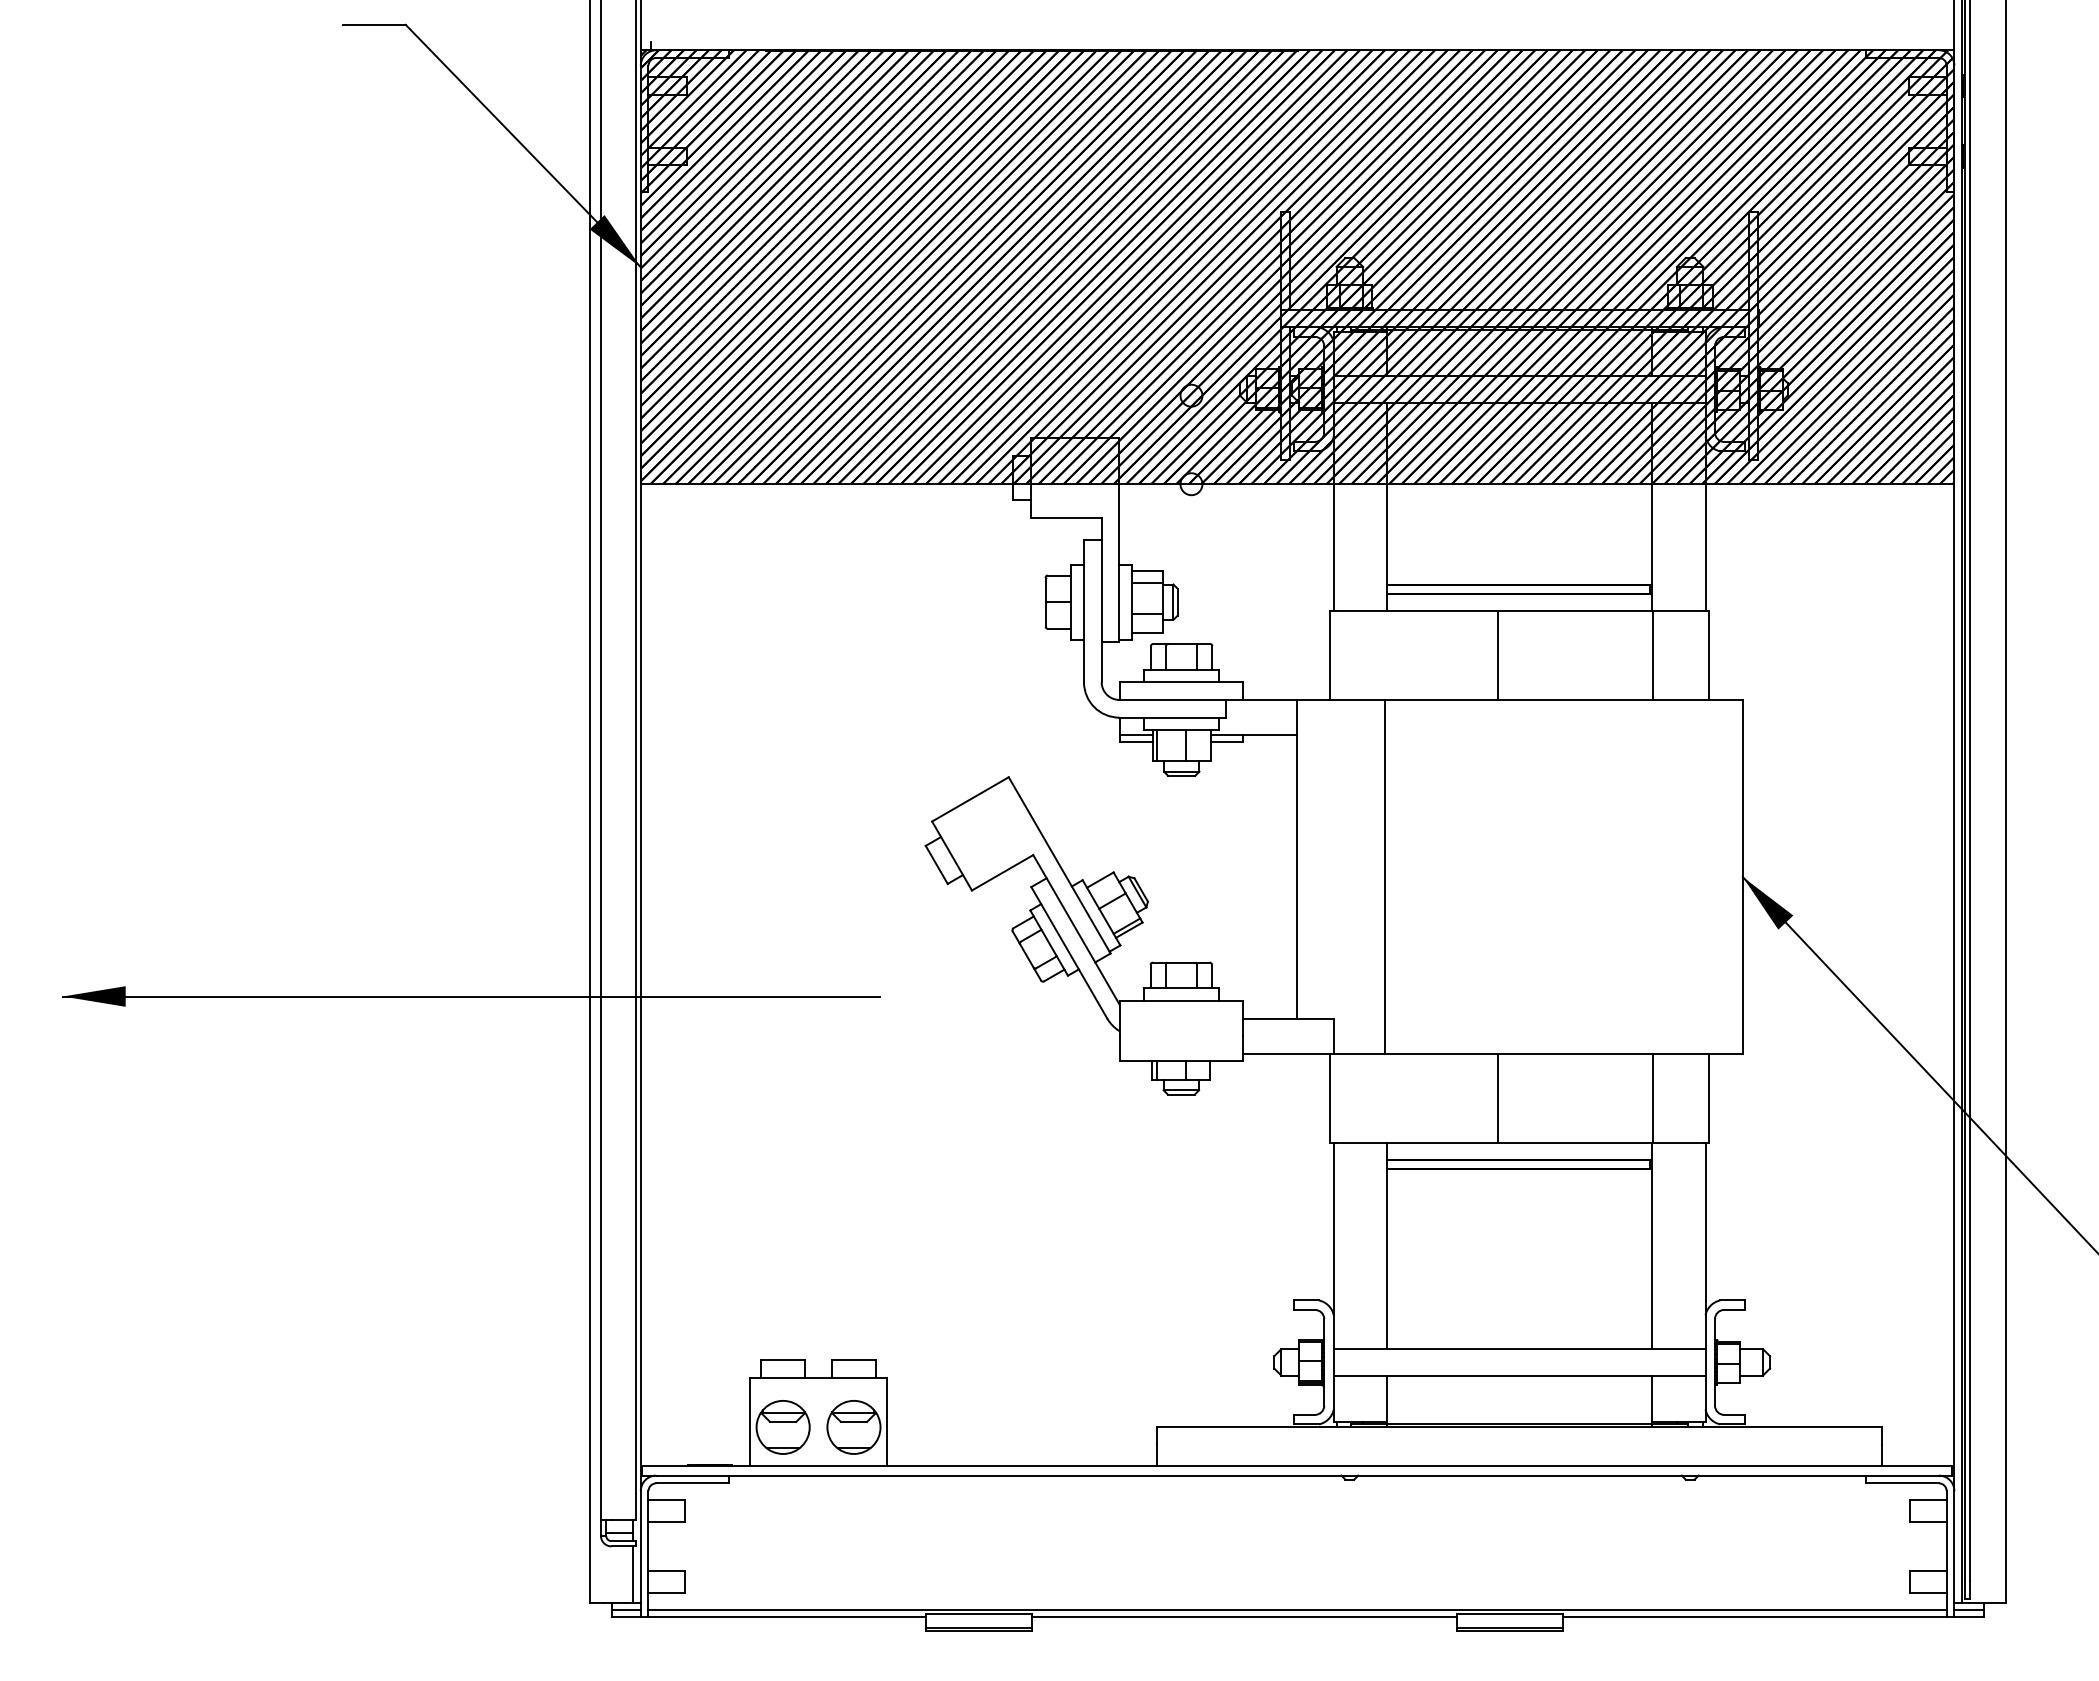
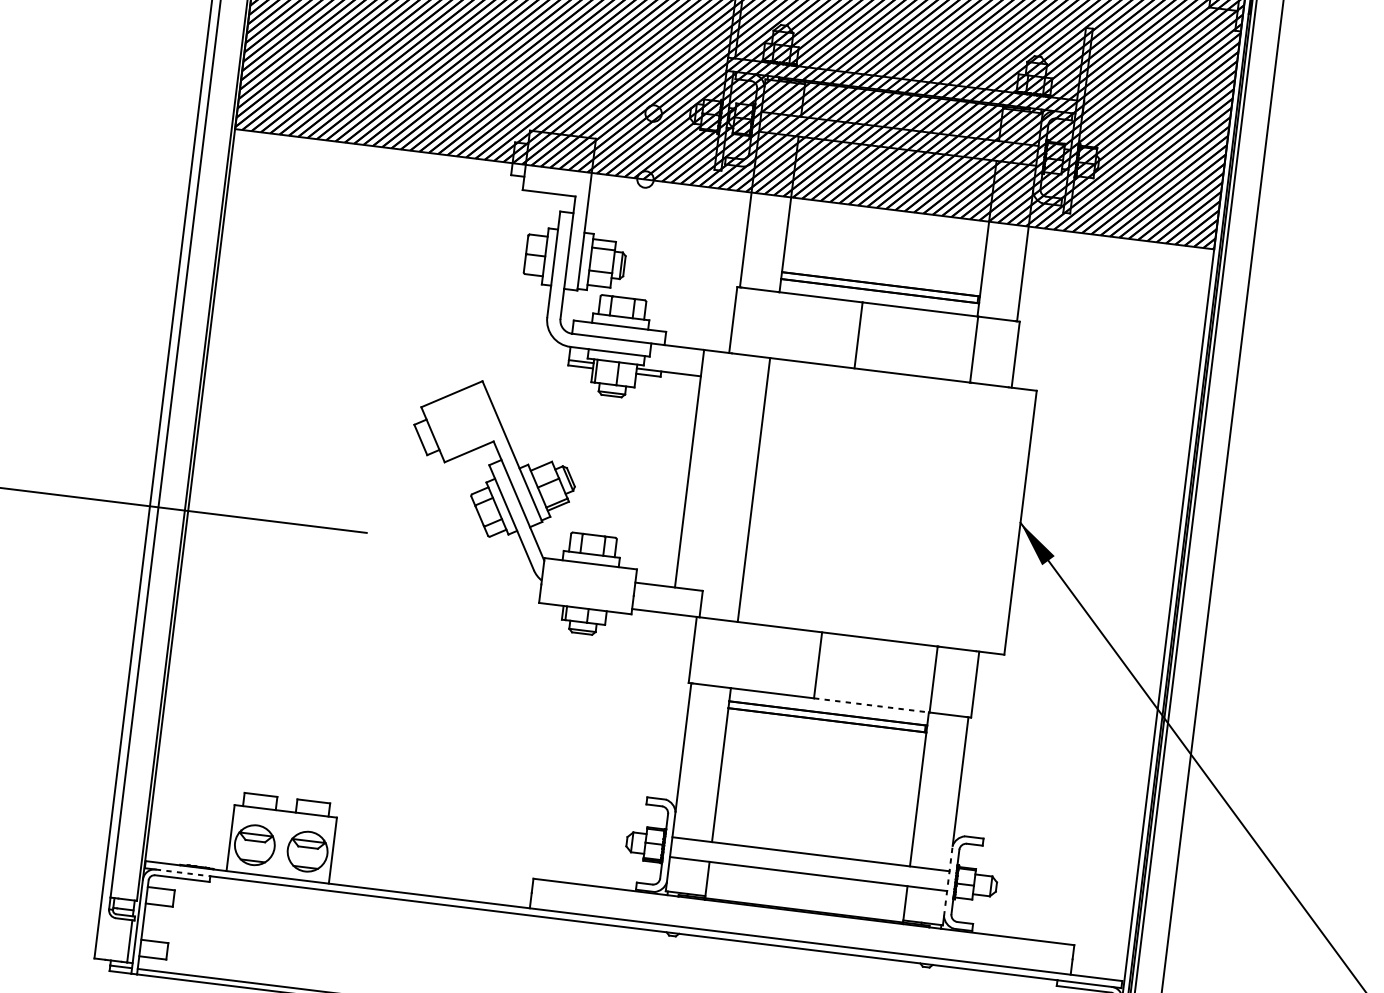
line: (1576, 1142) -> (872, 705), solid -> dashed
line: (1705, 1361) -> (948, 880), solid -> dashed
line: (692, 1475) -> (182, 872), solid -> dashed

